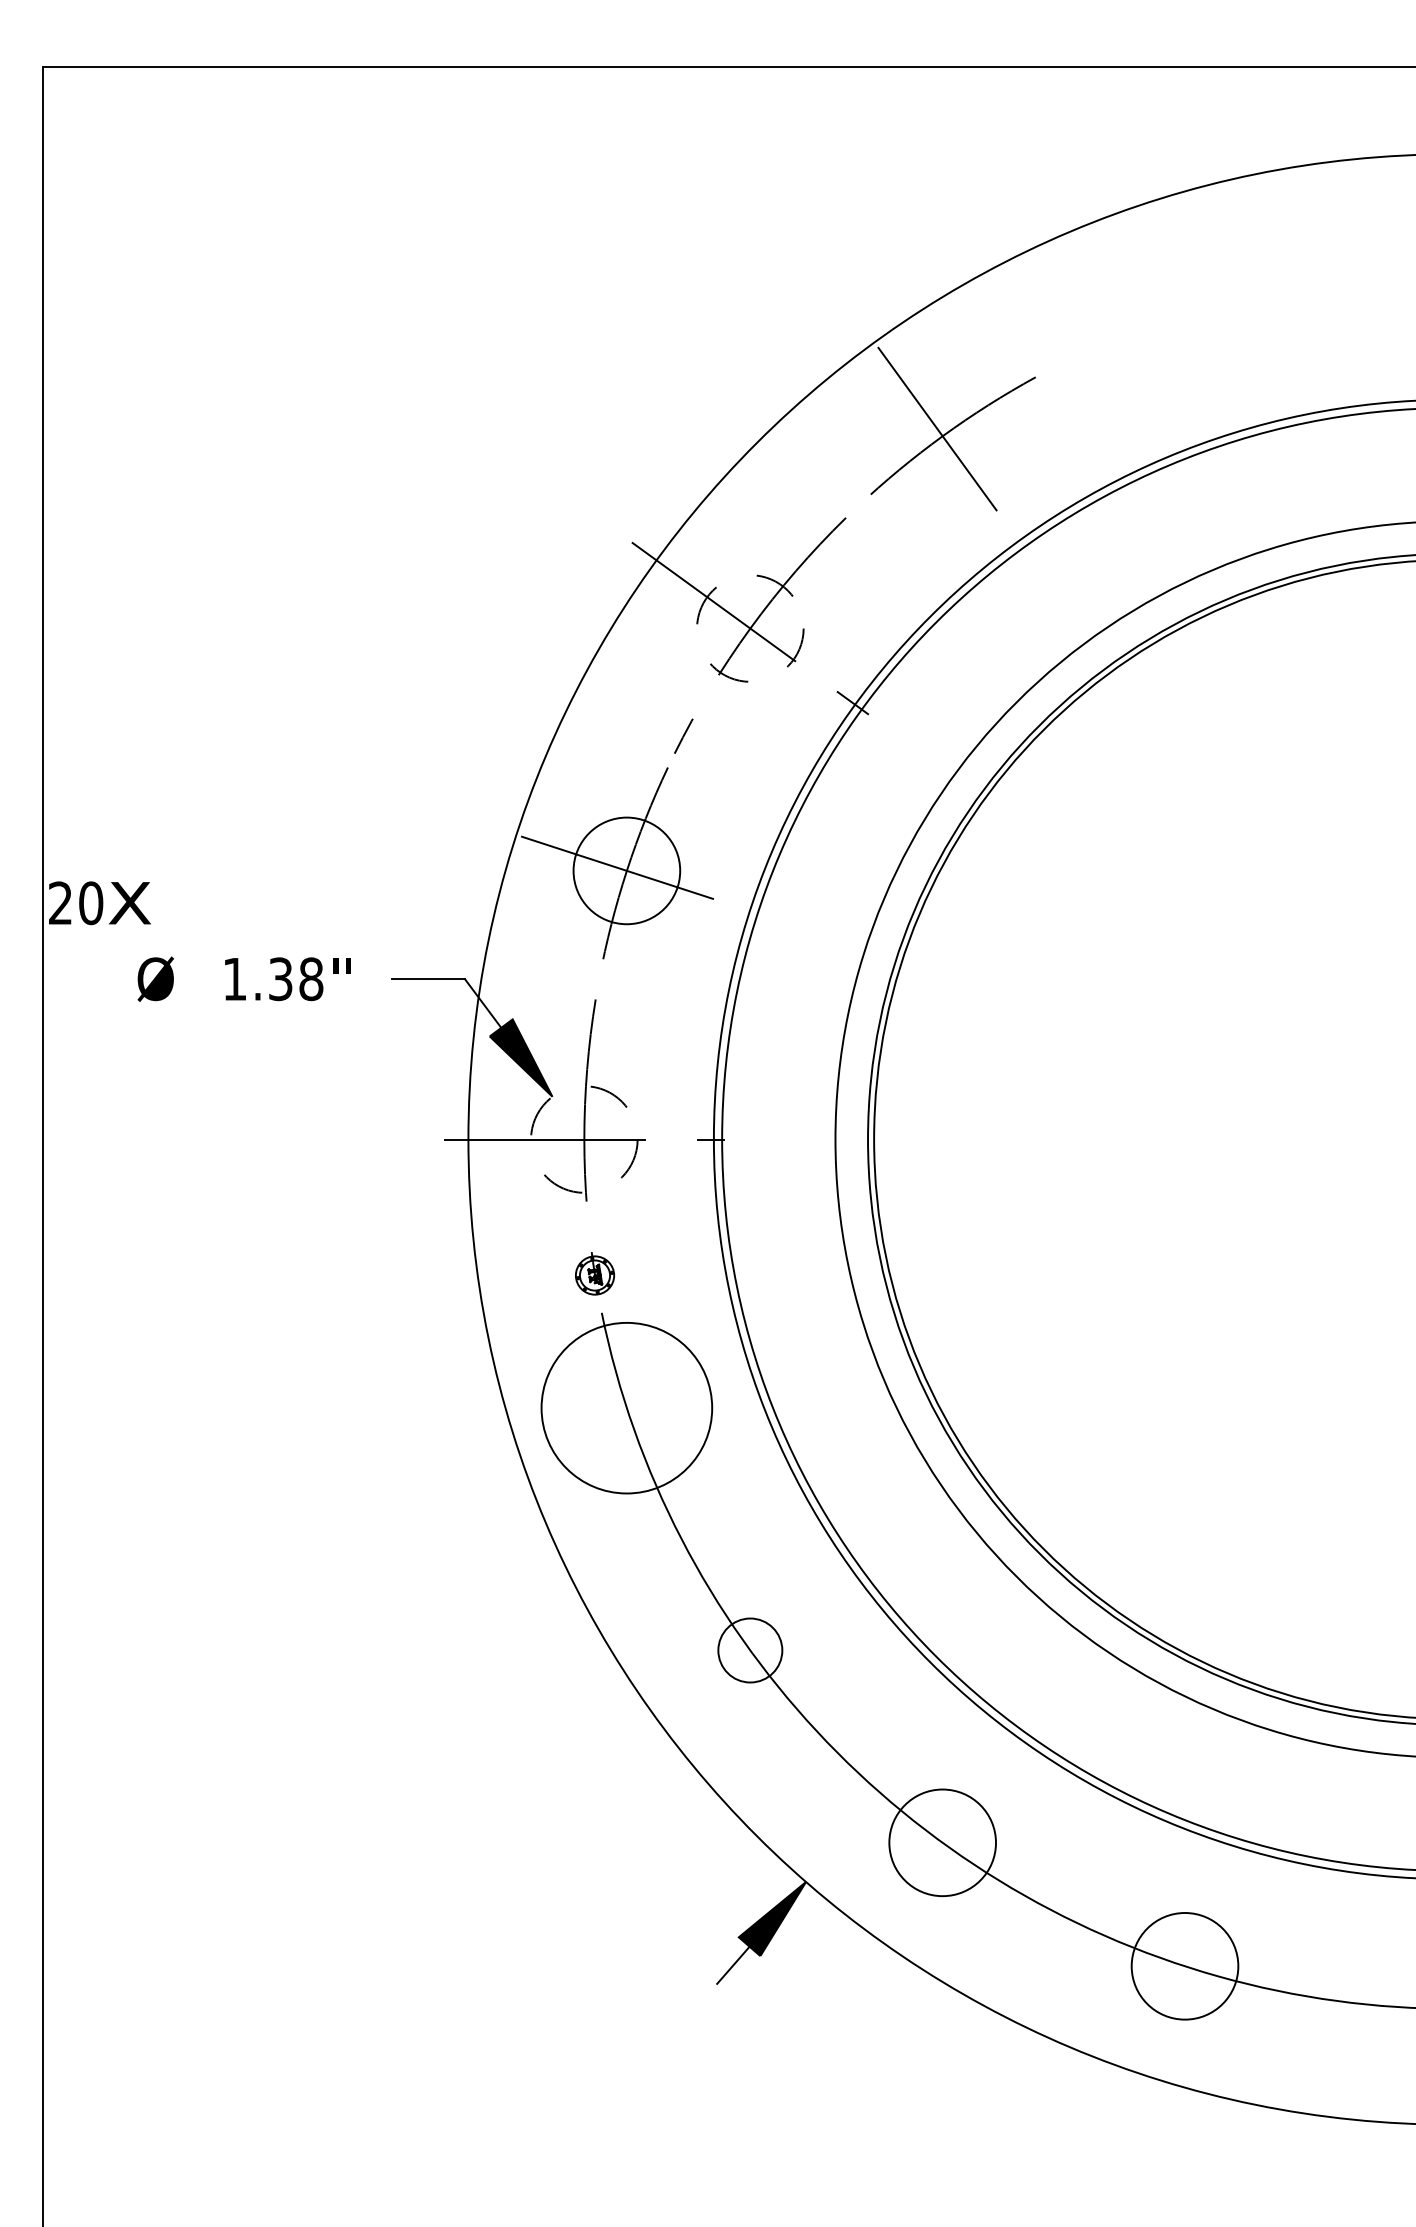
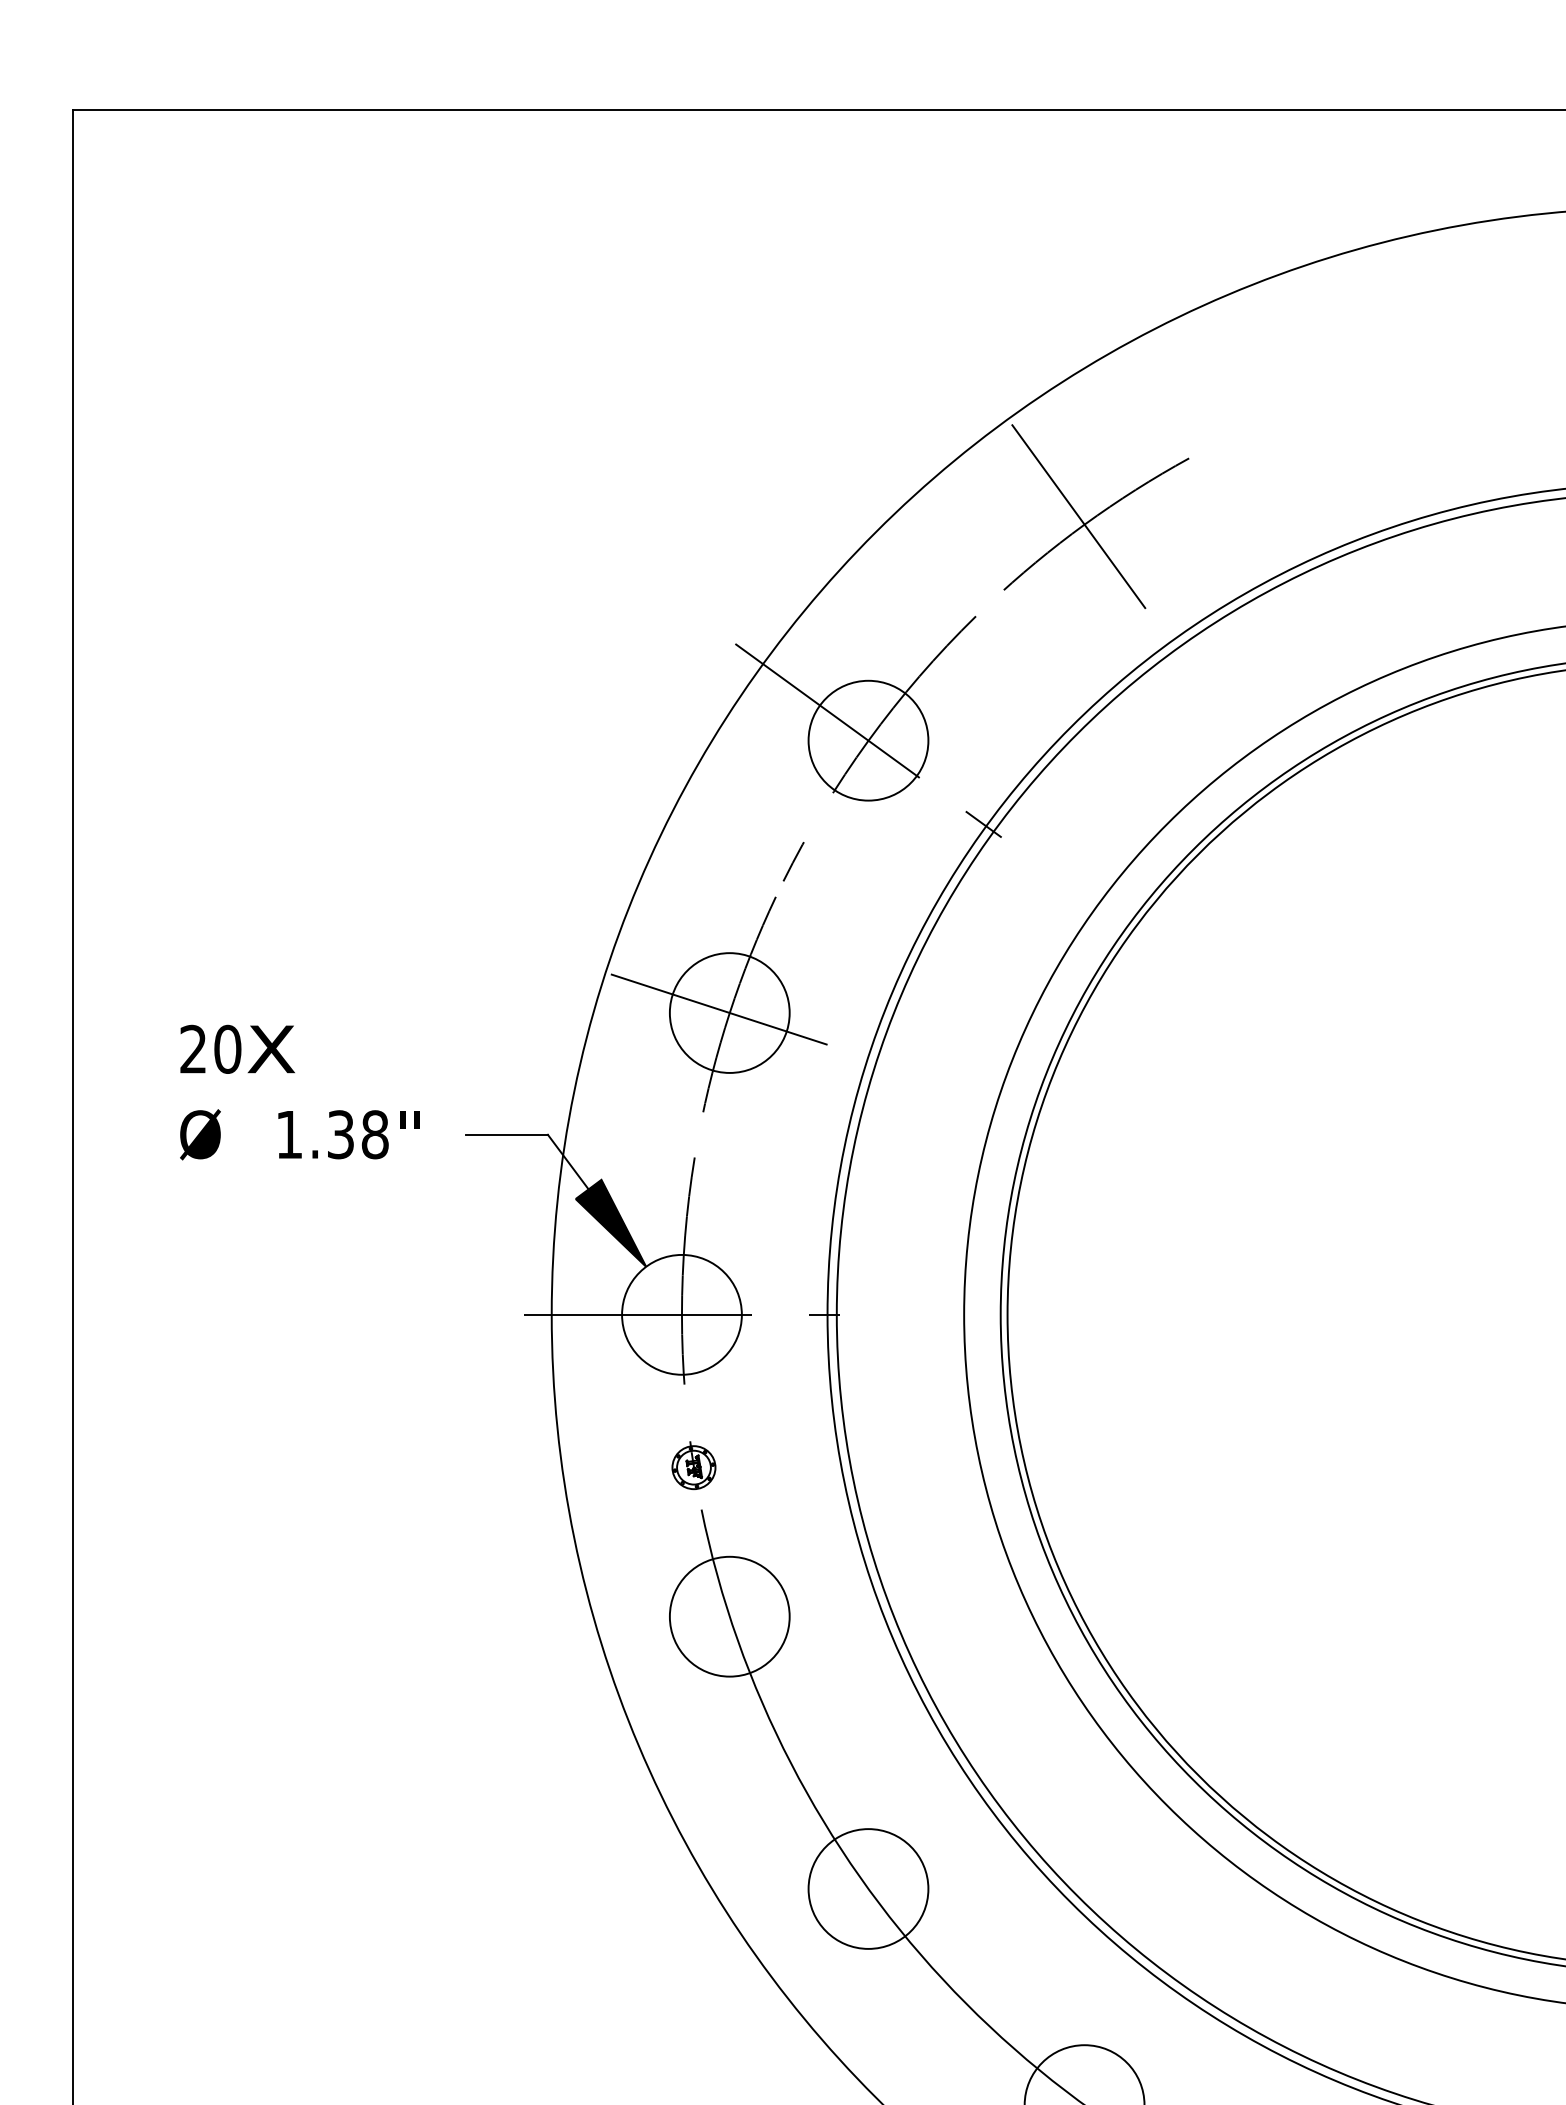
circle: (750, 628) -> (868, 740), dashed -> solid
text: (99, 903) -> (237, 1049), moved
circle: (584, 1139) -> (682, 1314), dashed -> solid
circle: (626, 1407) -> (729, 1615), size x0.62
circle: (750, 1650) -> (868, 1888), size x1.67

